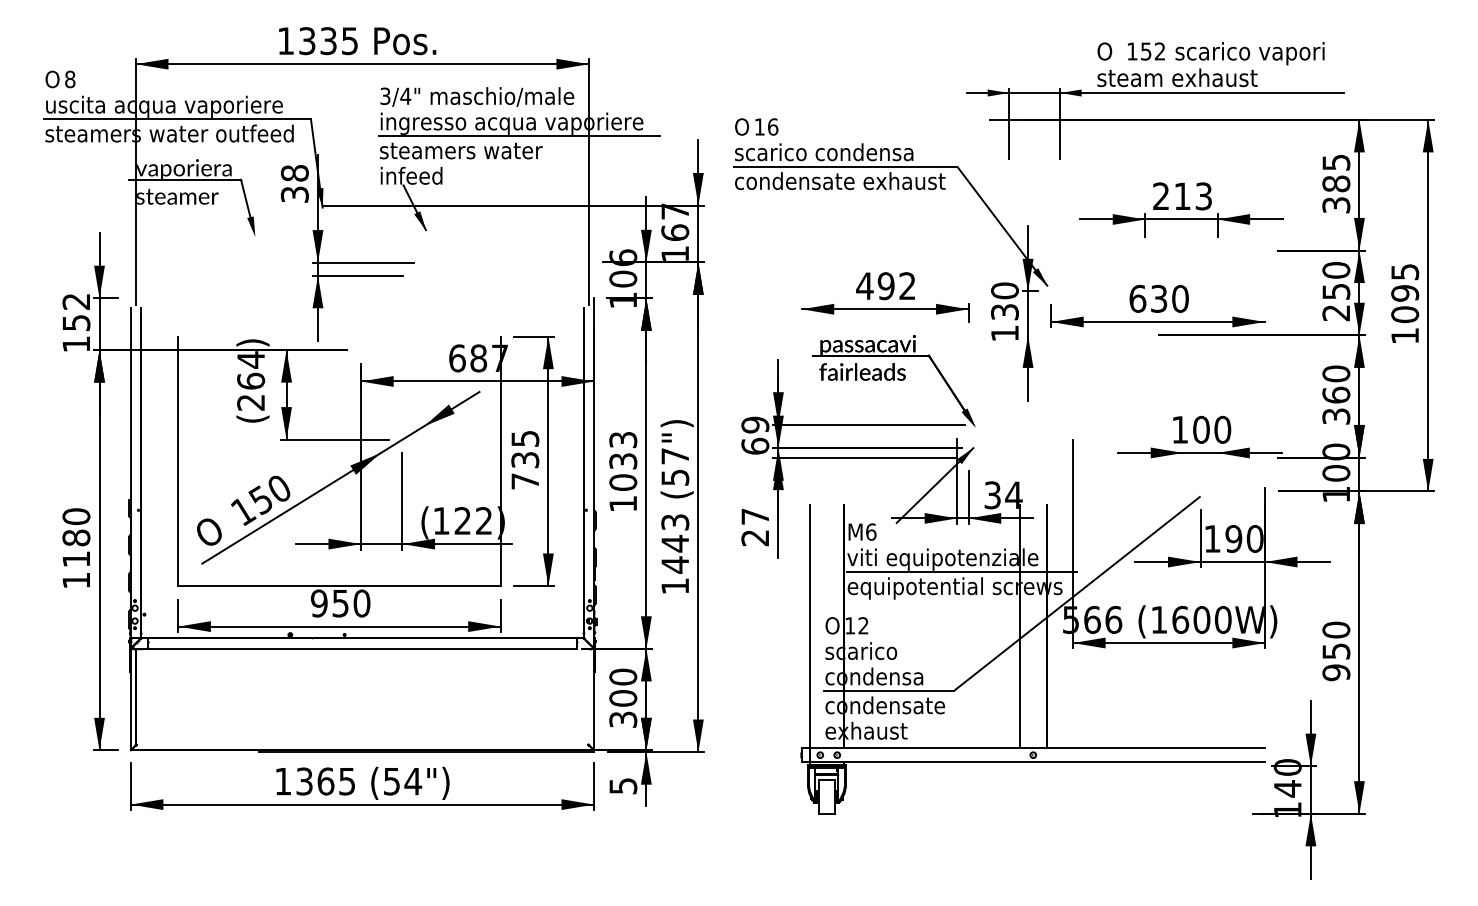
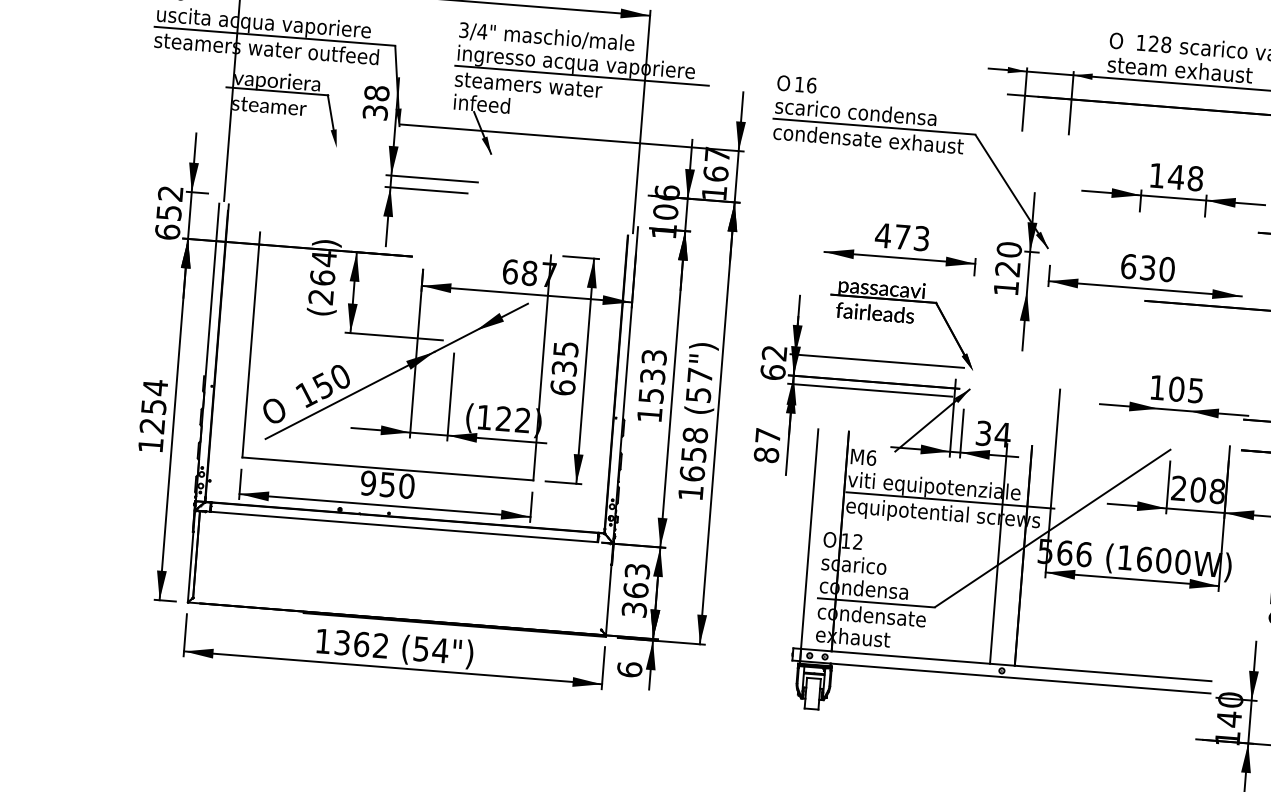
text: (1153, 51) -> (1160, 44), 152 -> 128
text: (1182, 196) -> (1176, 177), 213 -> 148
text: (896, 286) -> (911, 238), 492 -> 473
text: (1004, 312) -> (1007, 269), 130 -> 120
text: (76, 343) -> (167, 231), 152 -> 652
text: (755, 424) -> (774, 352), 69 -> 62
text: (1222, 429) -> (1195, 390), 100 -> 105
text: (525, 480) -> (563, 386), 735 -> 635
text: (623, 482) -> (651, 395), 1033 -> 1533
text: (76, 537) -> (153, 406), 1180 -> 1254
text: (755, 537) -> (766, 454), 27 -> 87
text: (1233, 538) -> (1197, 489), 190 -> 208
text: (675, 543) -> (694, 454), 1443 -> 1658
text: (623, 687) -> (636, 580), 300 -> 363
text: (346, 781) -> (380, 645), 1365 -> 1362
text: (623, 785) -> (629, 669), 5 -> 6

